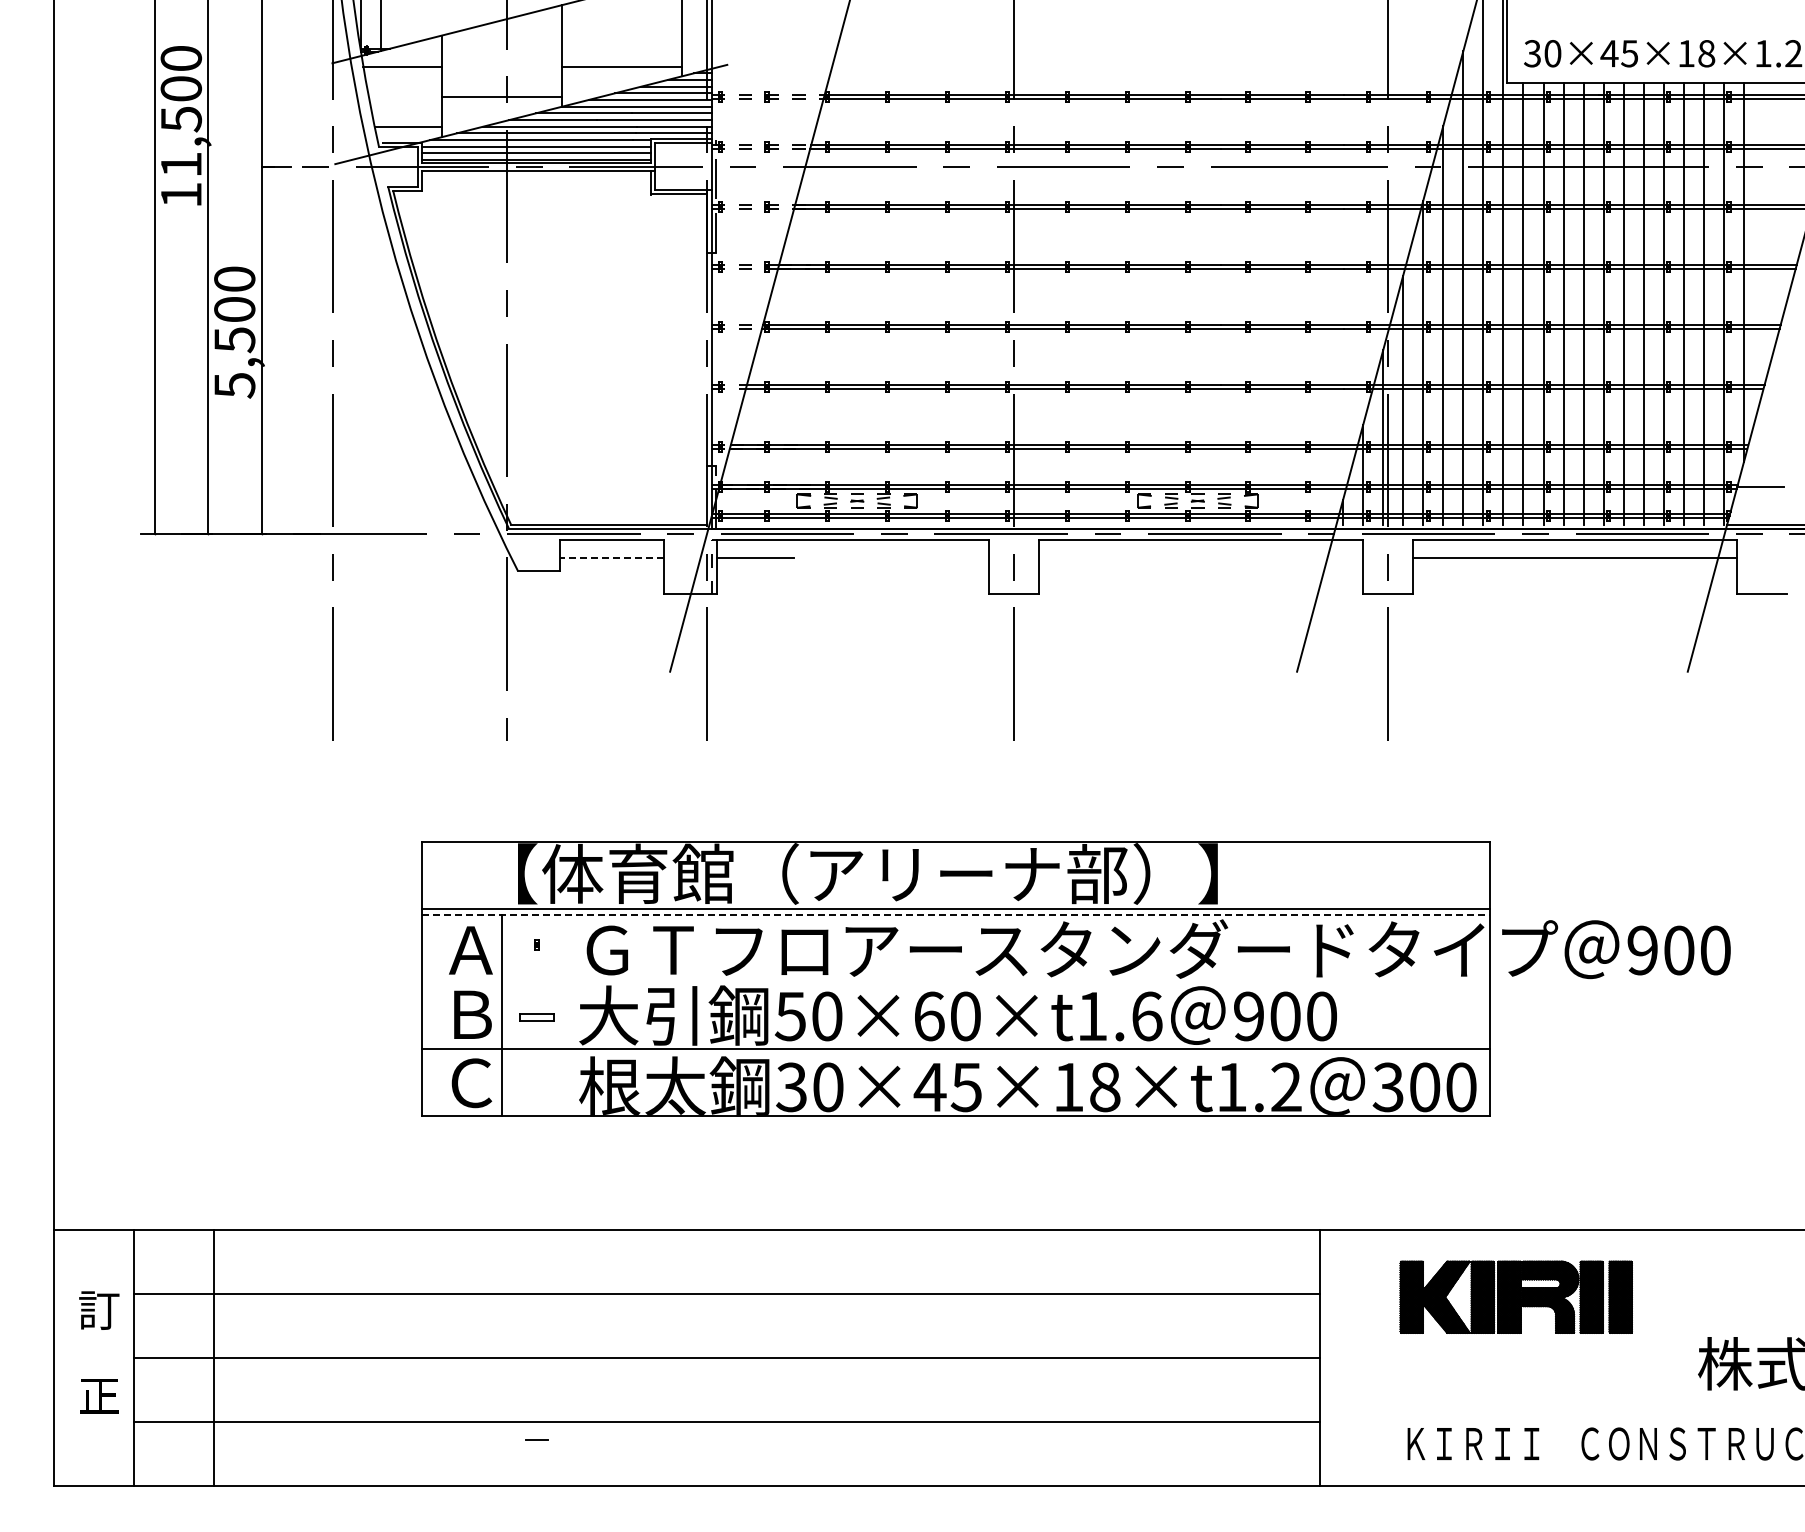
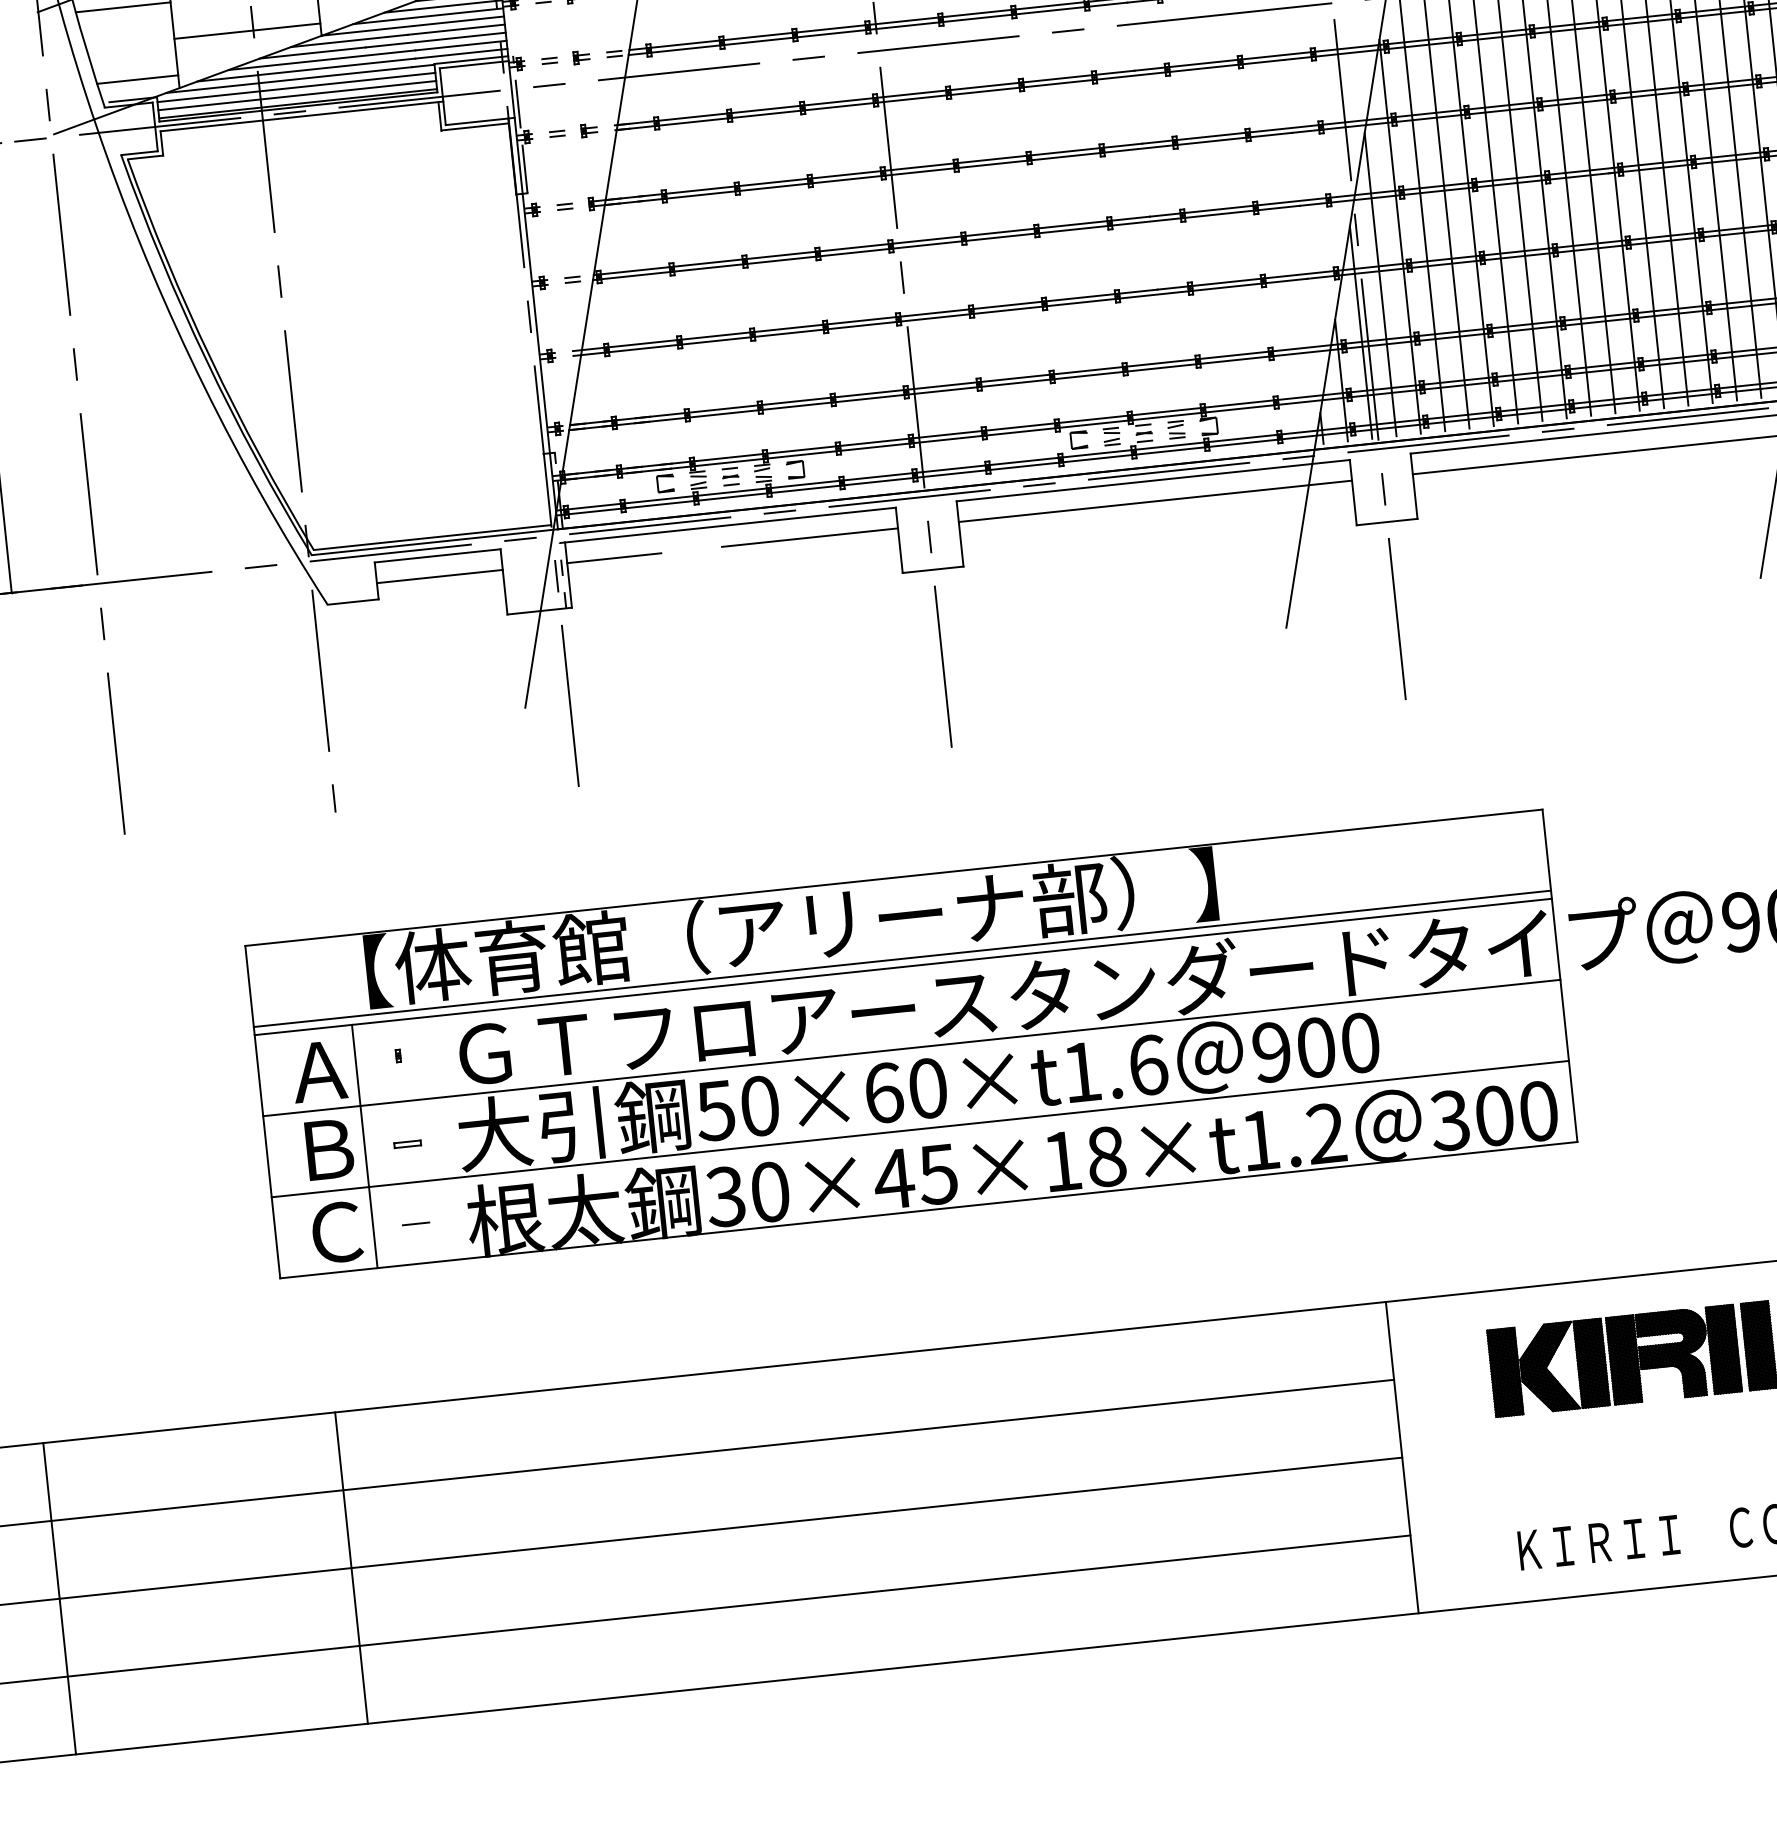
line: (611, 557) -> (439, 576), dashed -> solid
line: (916, 557) -> (809, 537), added
line: (1201, 557) -> (1155, 501), added
line: (956, 915) -> (904, 967), dashed -> solid
line: (955, 982) -> (911, 1048), added
part: (536, 1016) -> (407, 1143), size x0.62
line: (454, 1357) -> (351, 1567), added
line: (536, 1439) -> (415, 1223), moved

